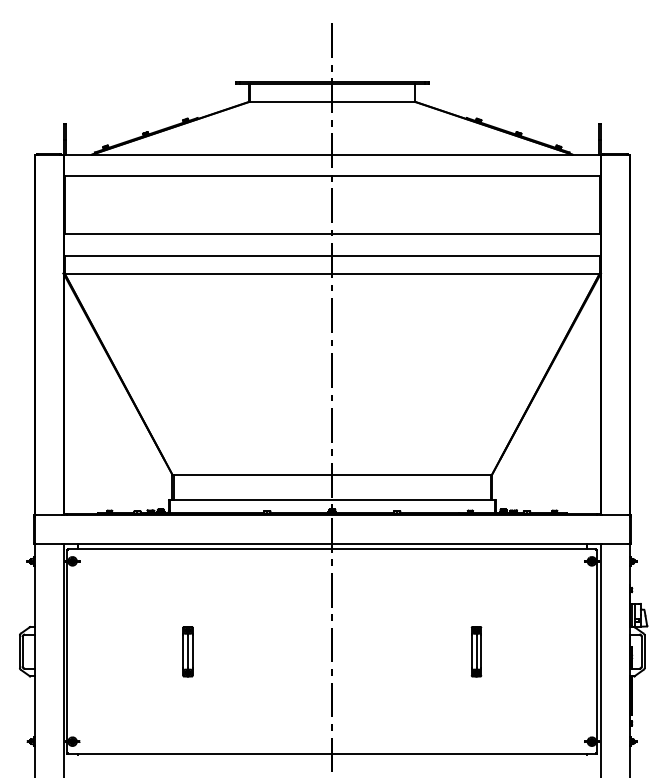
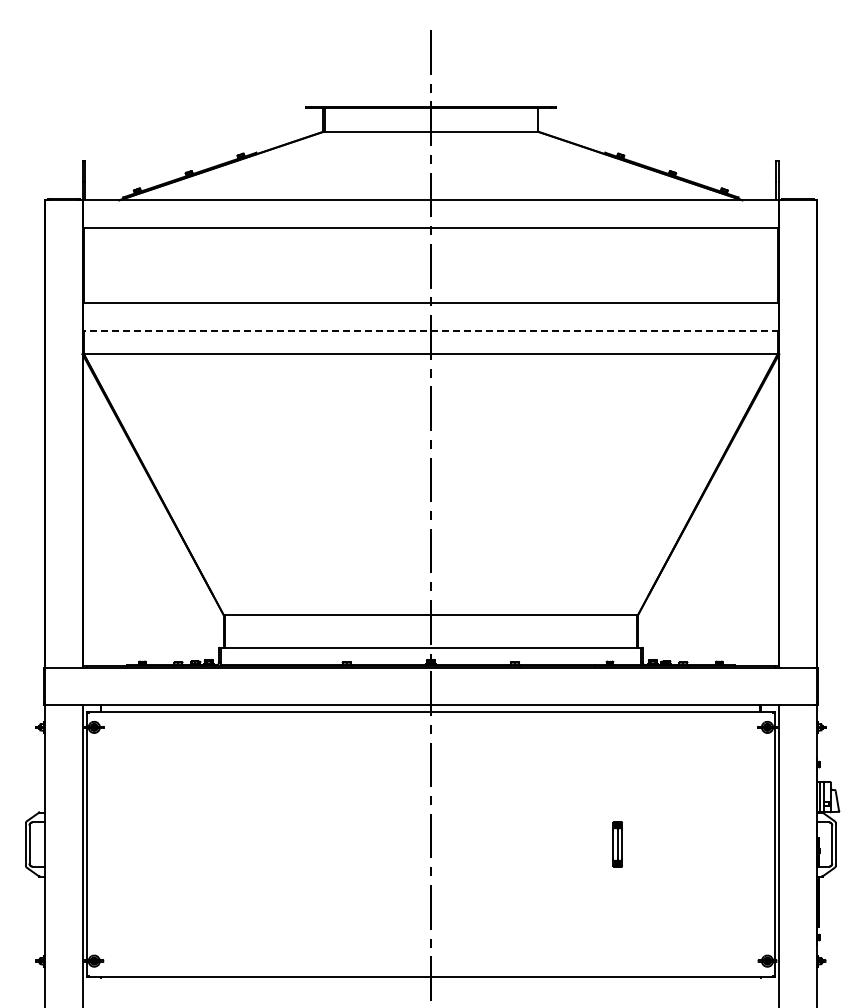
line: (331, 255) -> (430, 331), solid -> dashed
part: (187, 651) -> (243, 844), removed
part: (476, 651) -> (617, 844), size x0.7

